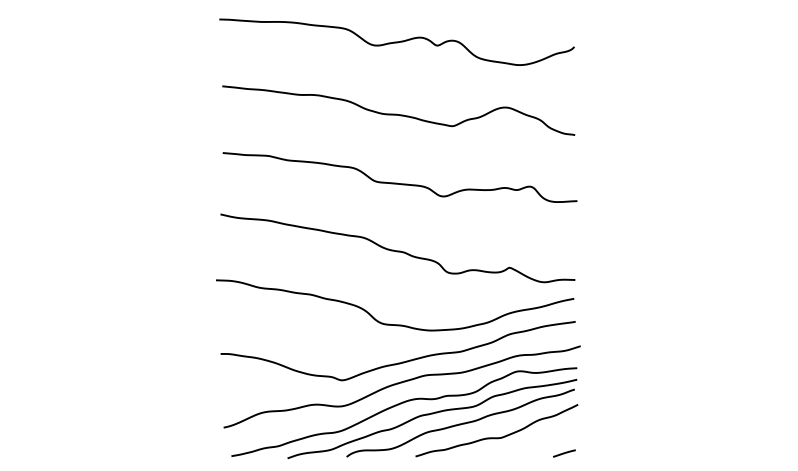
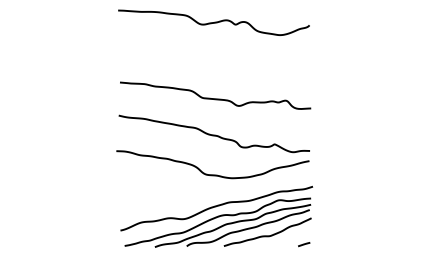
curve: (398, 114) -> (214, 61), removed
curve: (401, 360) -> (216, 194), removed

